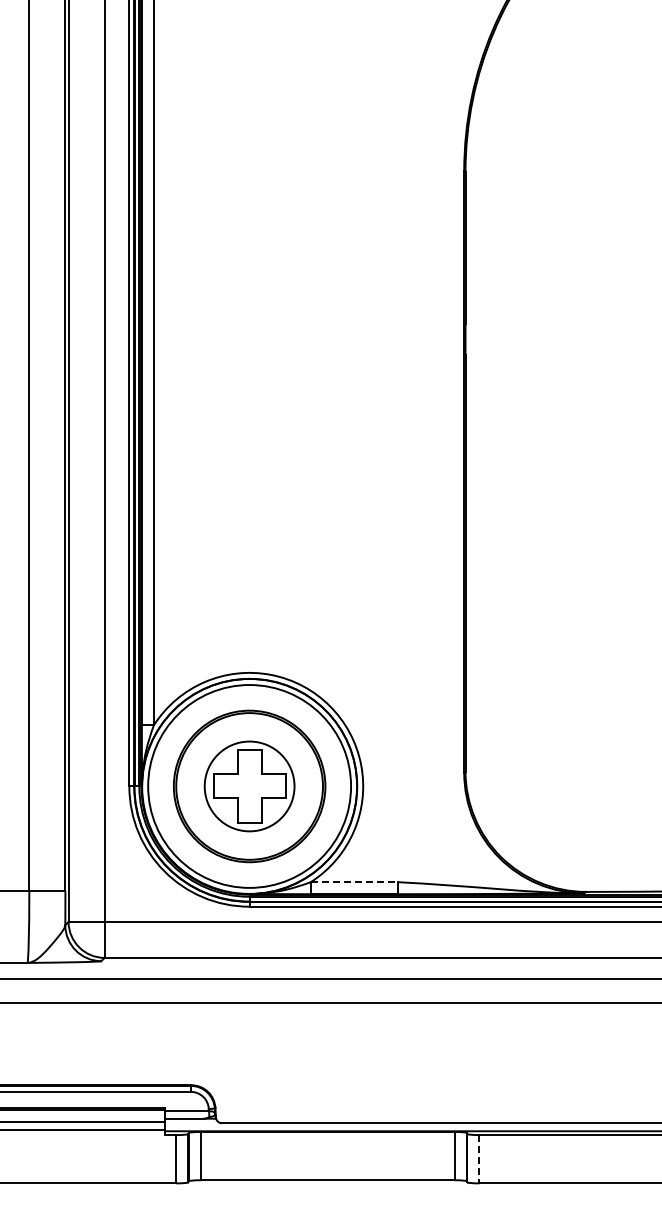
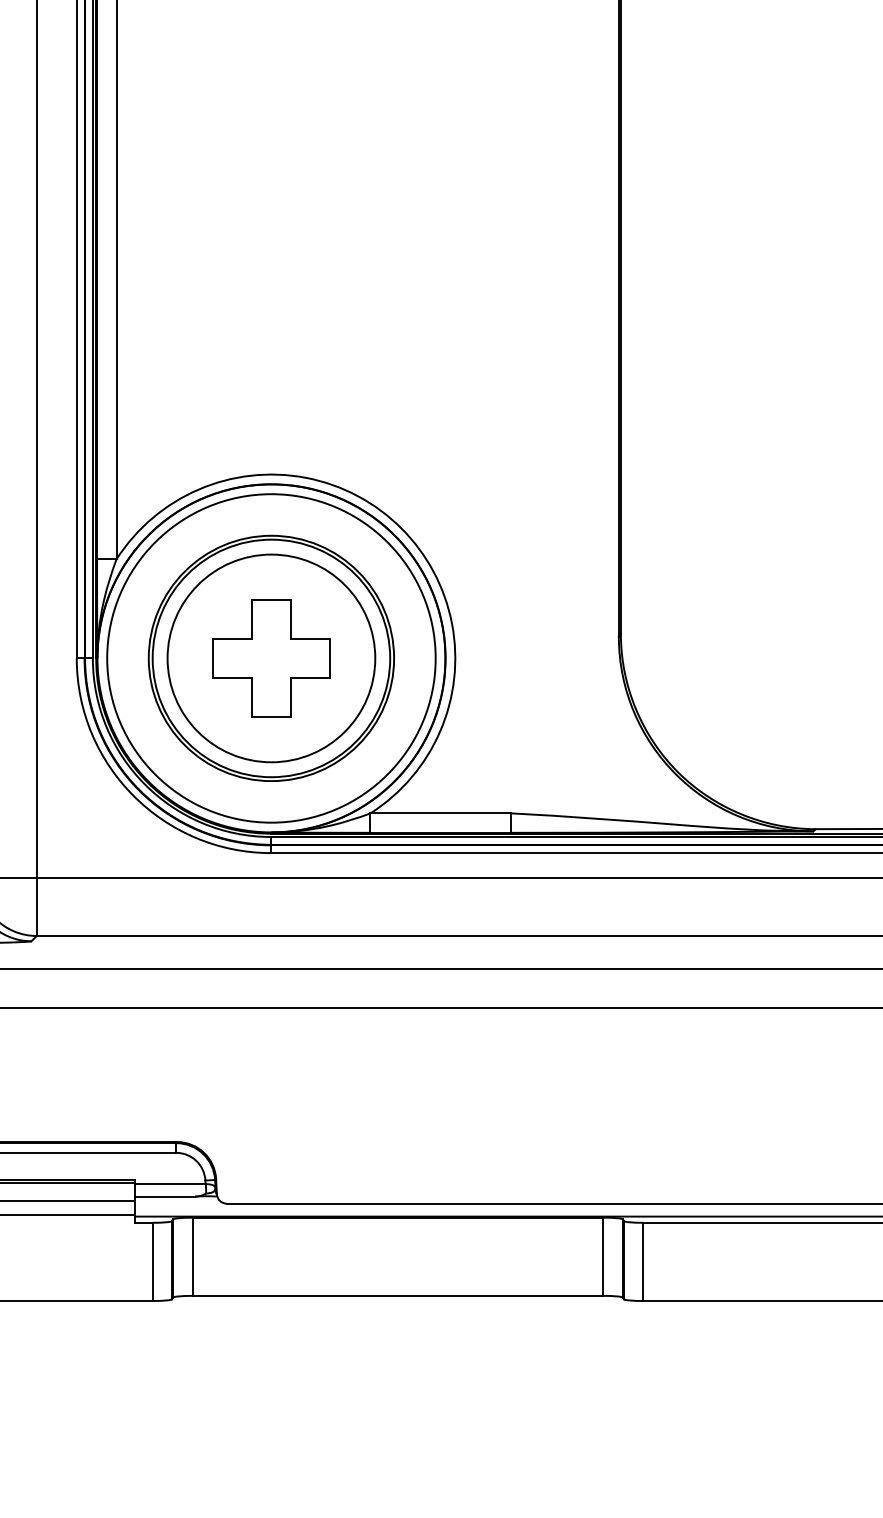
circle: (249, 786) -> (271, 658), size x1.43
line: (354, 882) -> (441, 813), dashed -> solid
line: (479, 1159) -> (643, 1262), dashed -> solid

